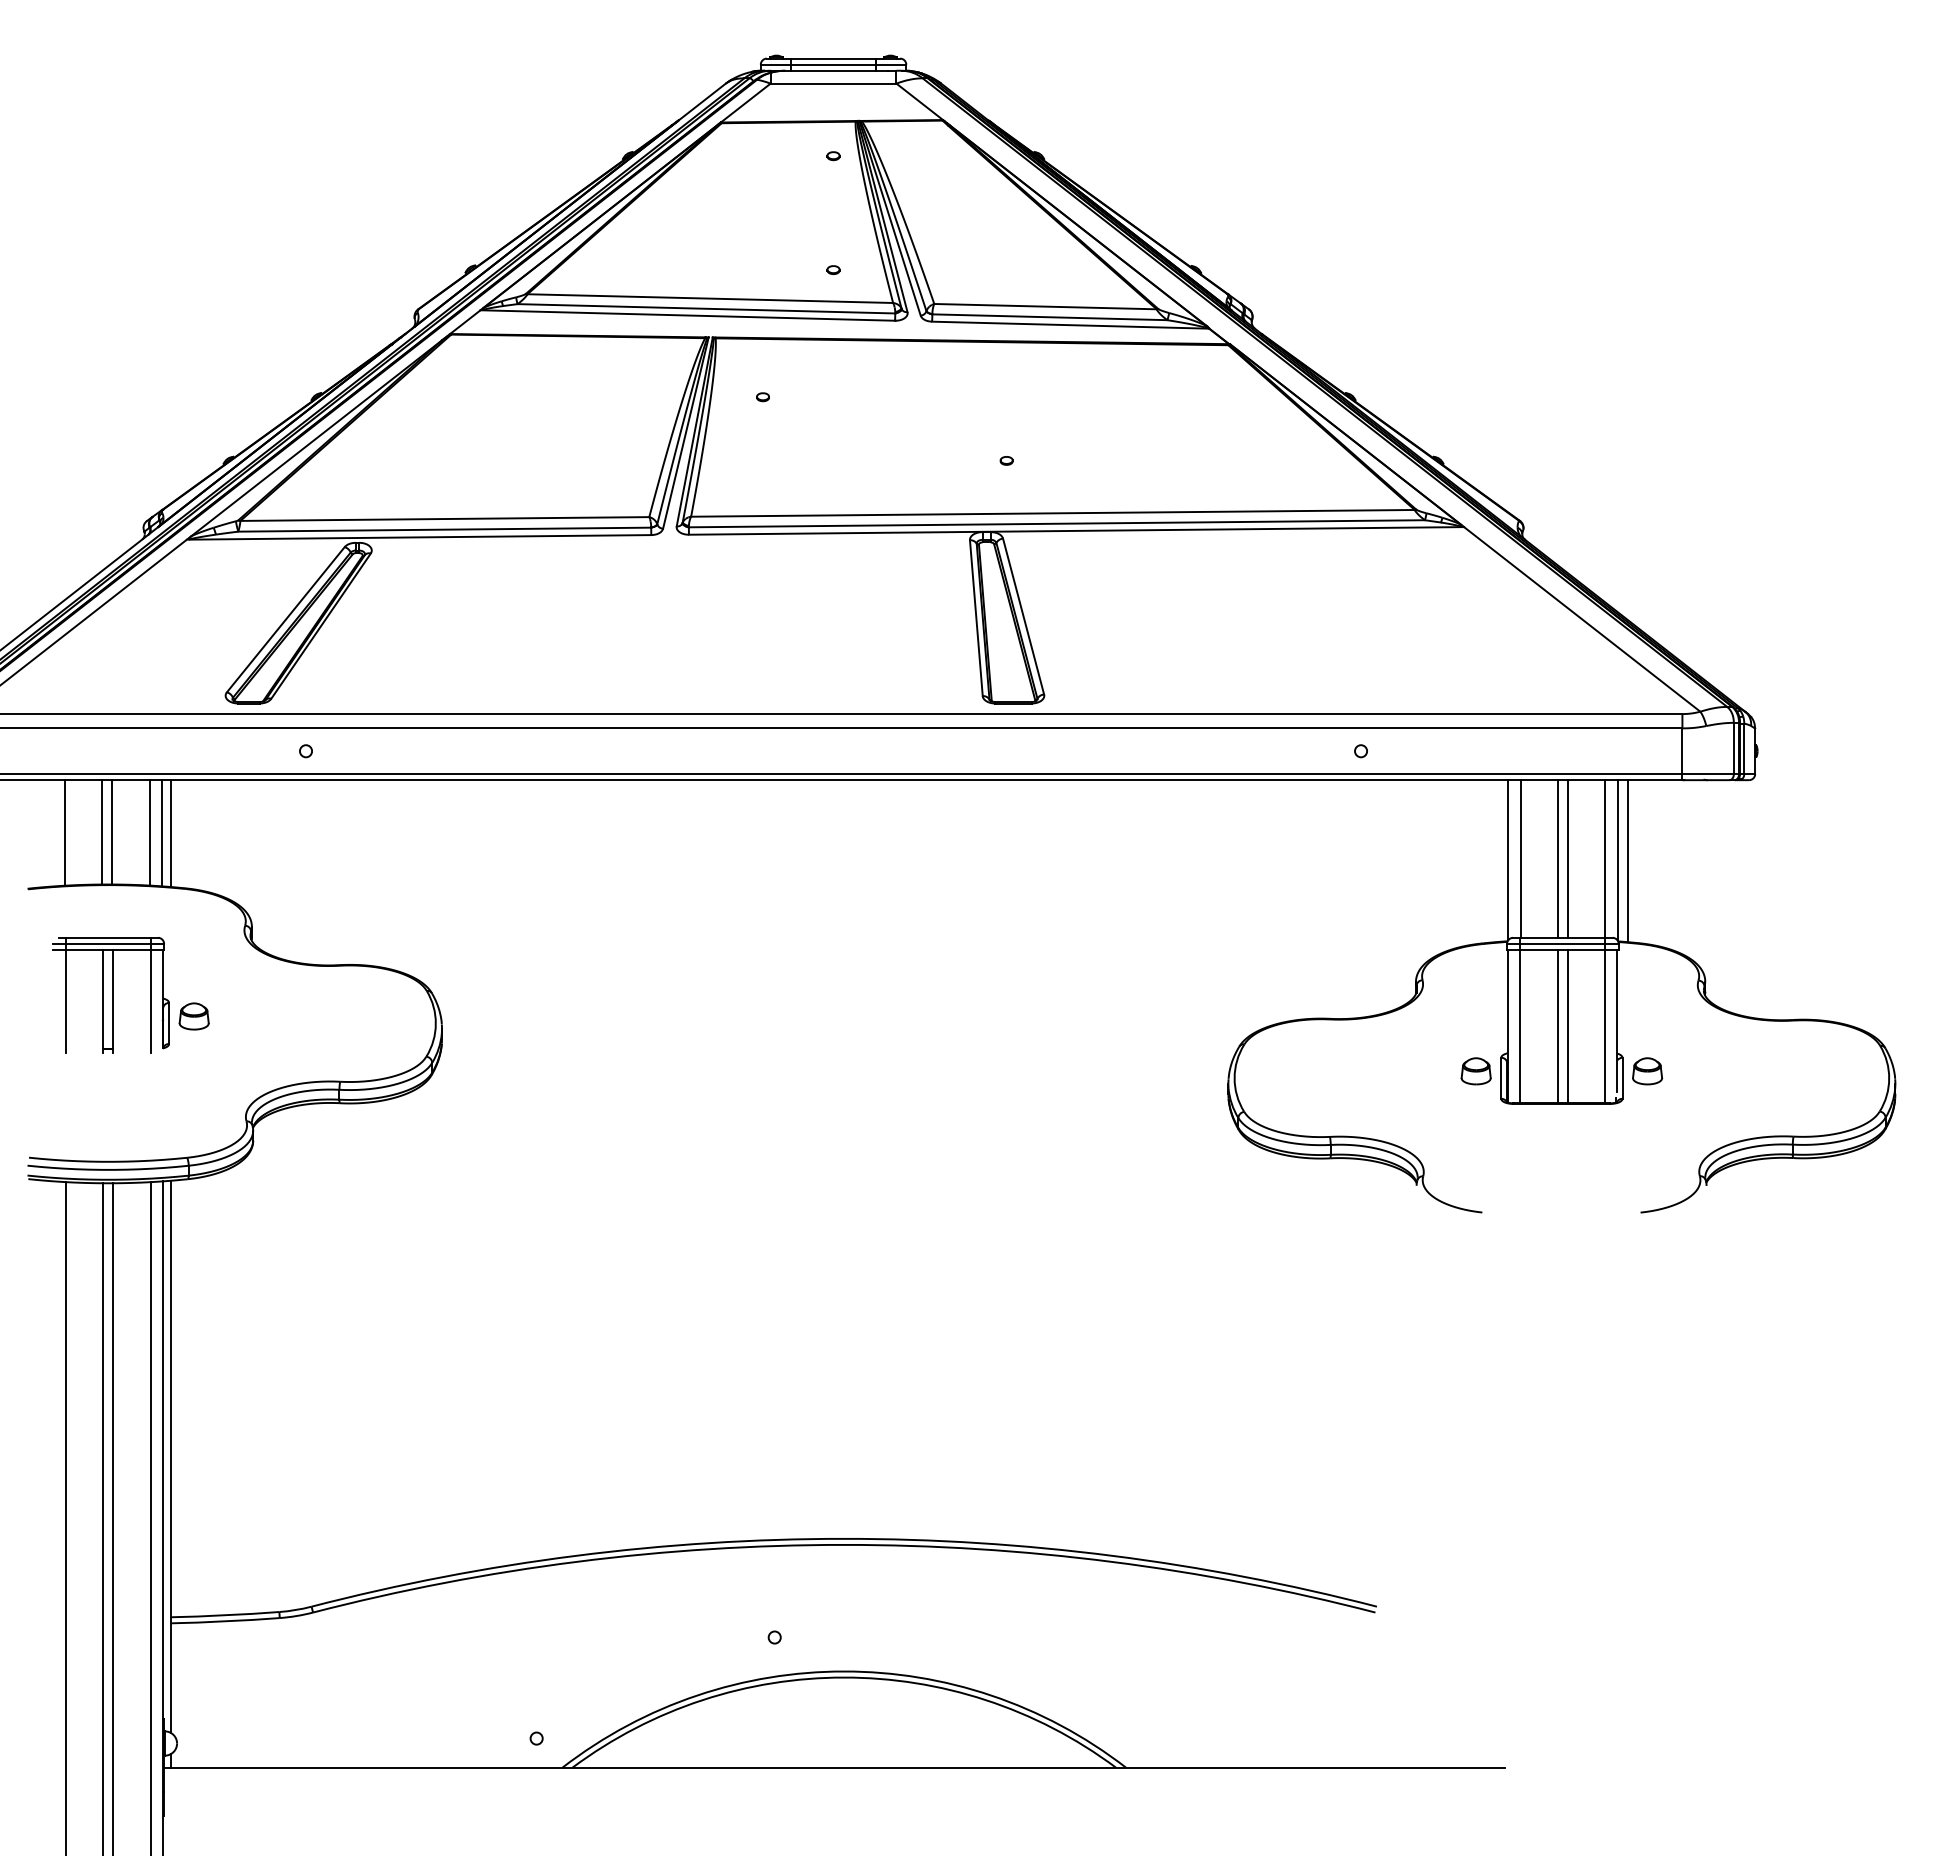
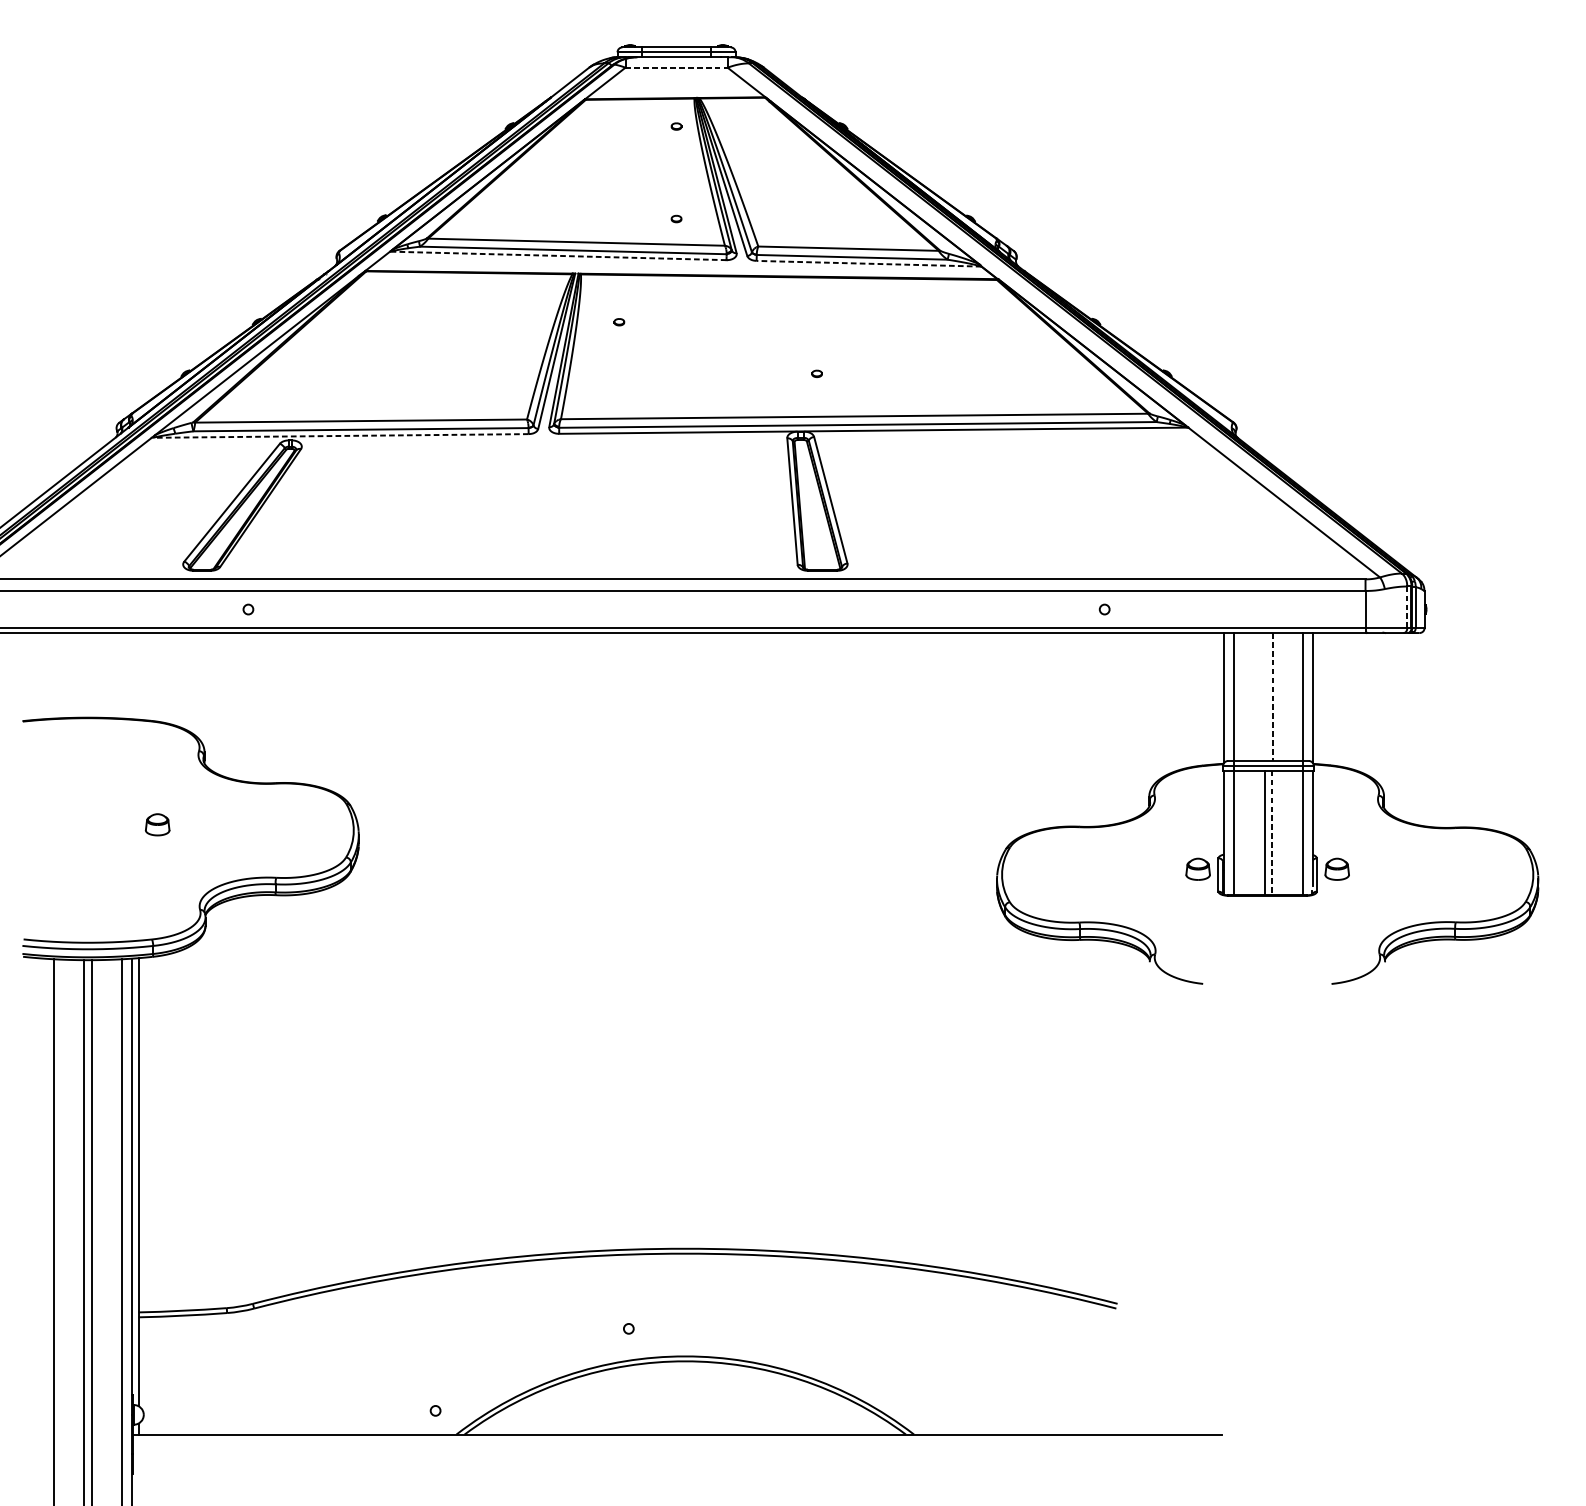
line: (833, 83) -> (676, 67), solid -> dashed
line: (687, 315) -> (558, 255), solid -> dashed
line: (1070, 325) -> (868, 264), solid -> dashed
line: (419, 537) -> (340, 436), solid -> dashed
line: (1733, 748) -> (1406, 607), solid -> dashed
line: (64, 832) -> (52, 675), removed
line: (102, 832) -> (83, 675), removed
line: (111, 832) -> (90, 675), removed
line: (149, 832) -> (121, 675), removed
line: (161, 833) -> (131, 676), removed
line: (170, 833) -> (138, 676), removed
line: (1558, 858) -> (1264, 696), removed
line: (1567, 858) -> (1272, 696), solid -> dashed
line: (1627, 861) -> (1320, 699), removed
part: (110, 995) -> (89, 807), removed
line: (1567, 1026) -> (1272, 832), solid -> dashed

